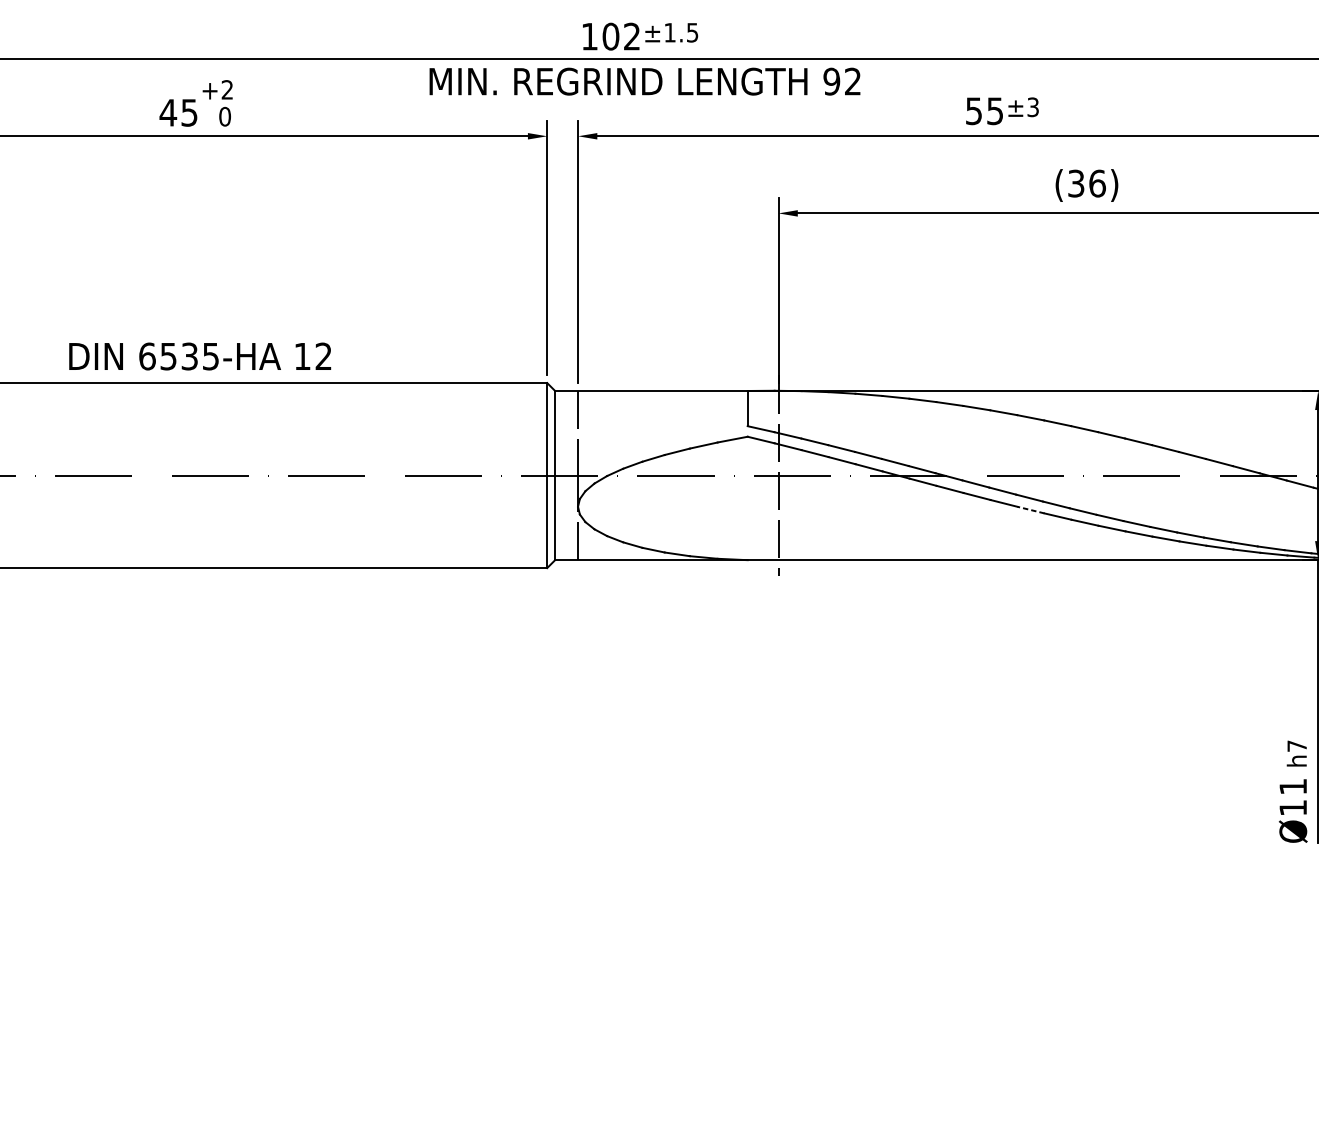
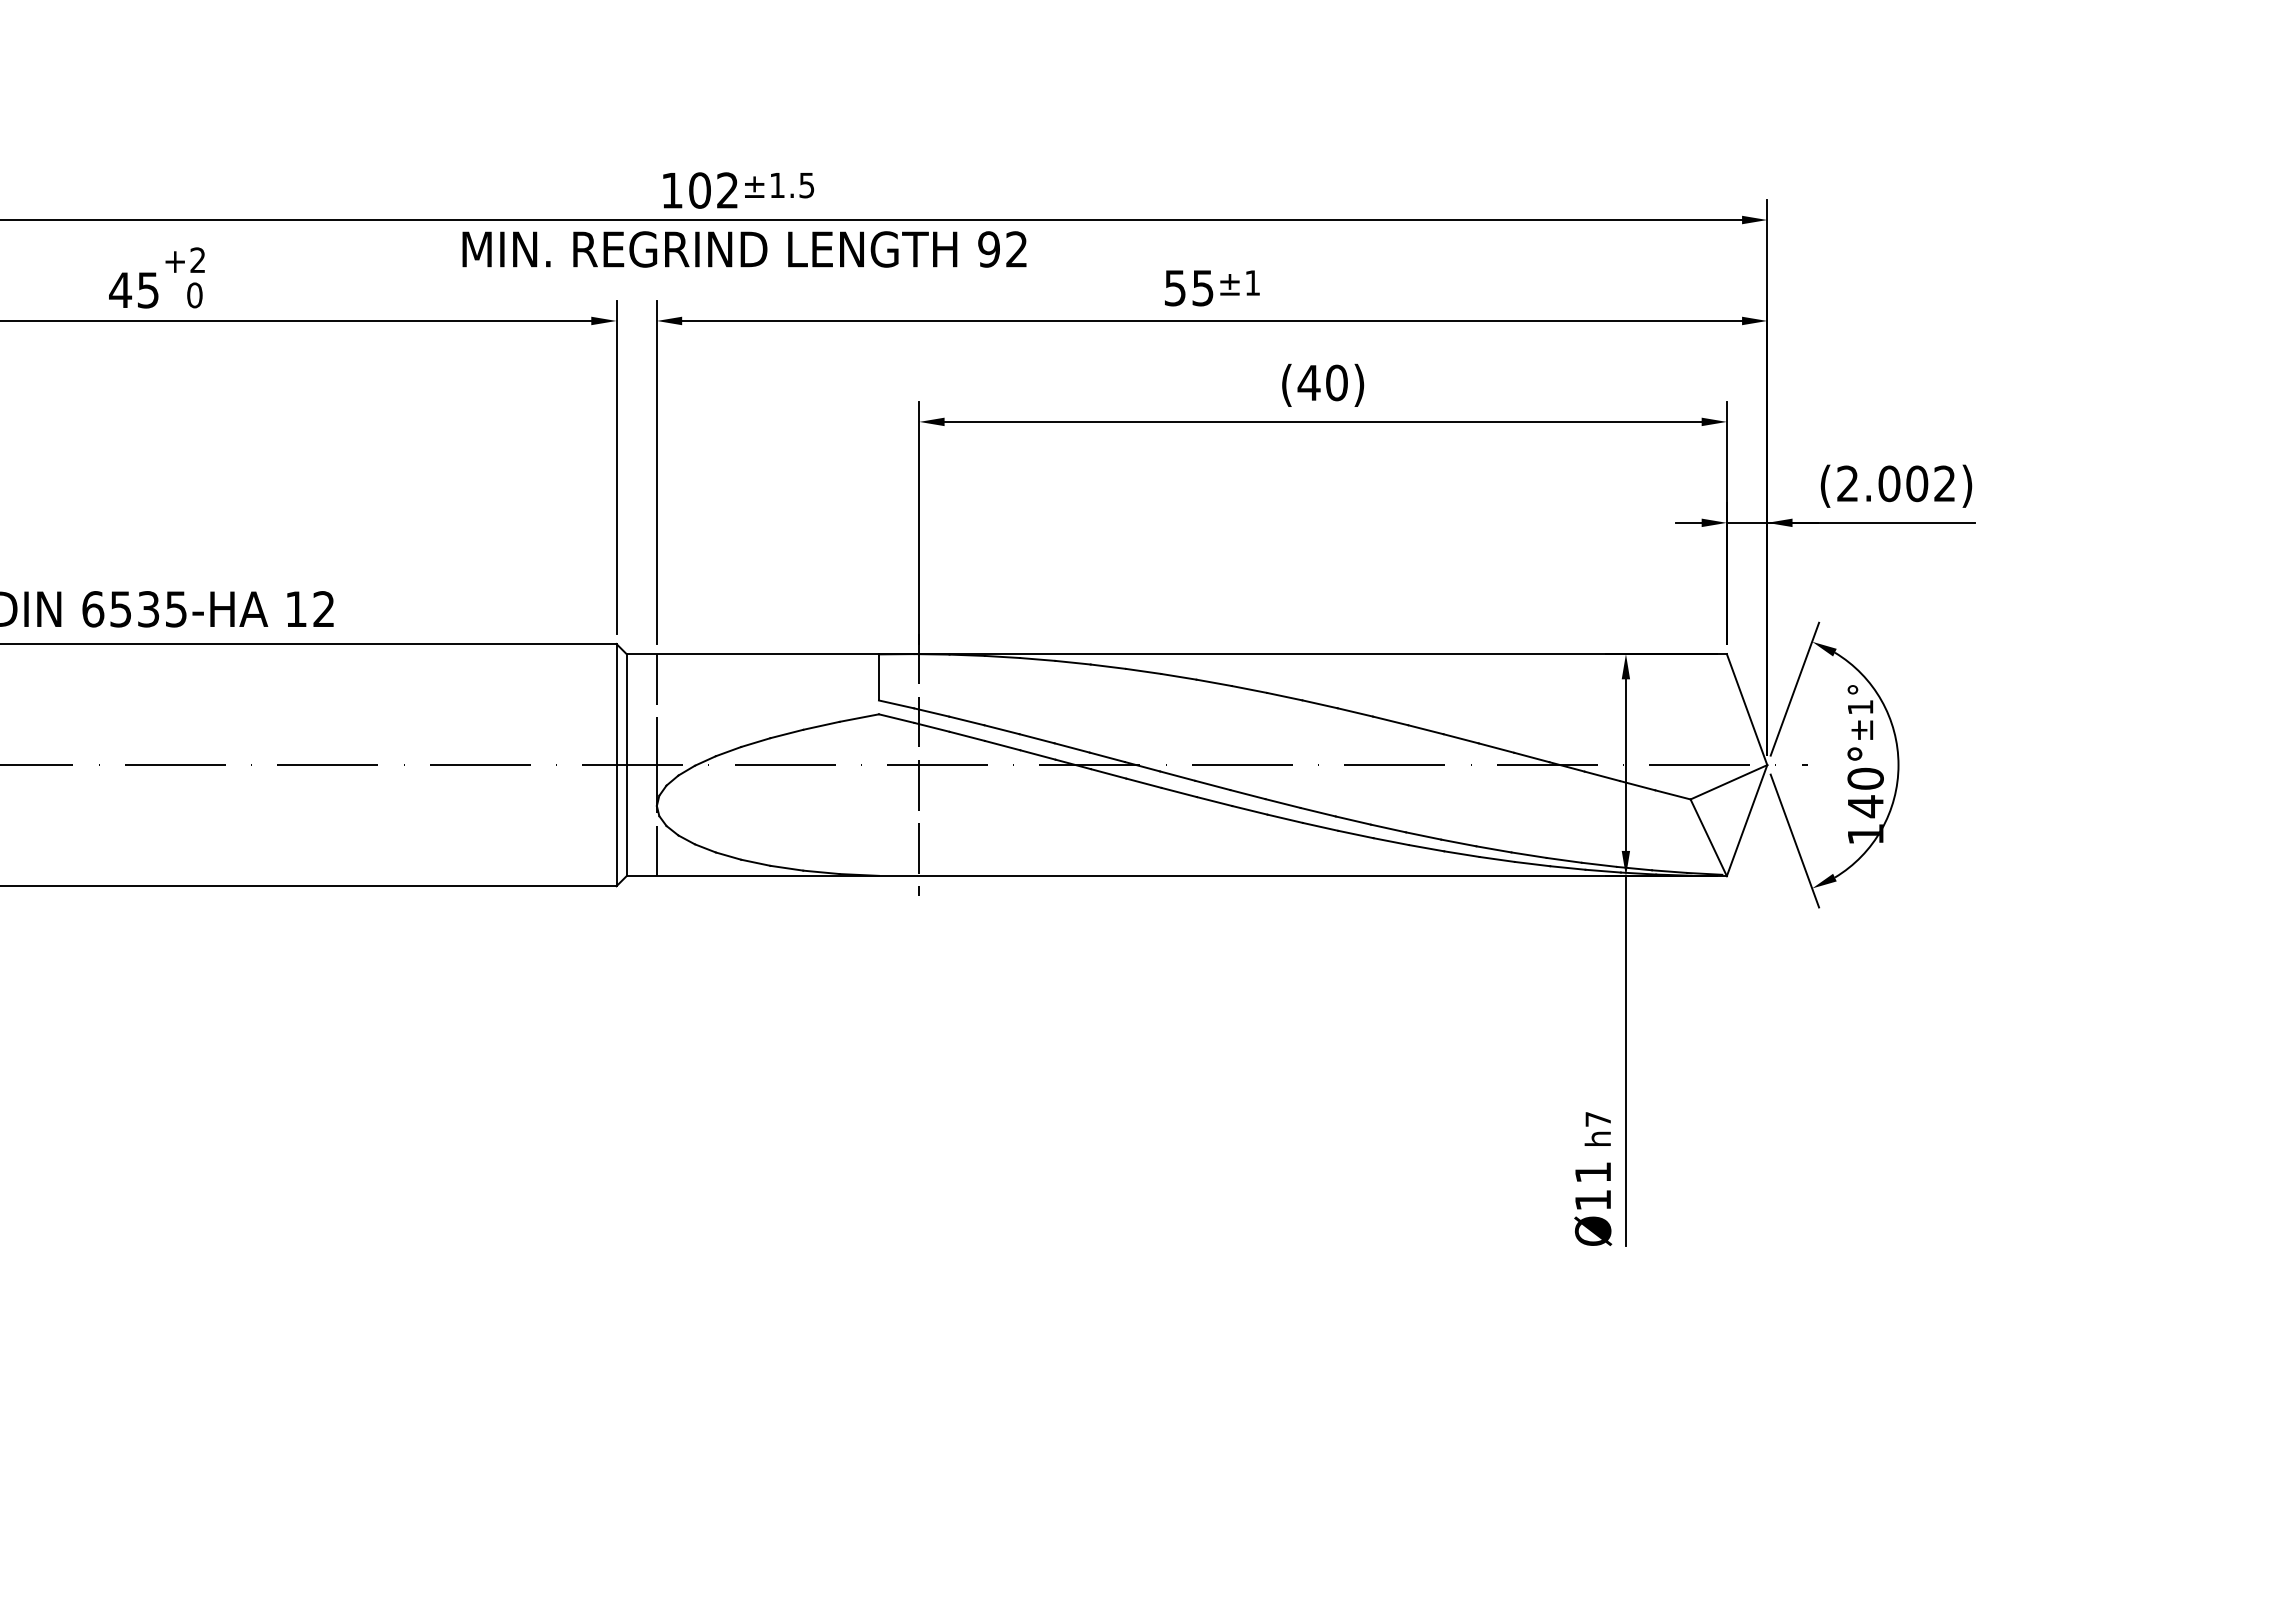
text: (1033, 106) -> (1252, 282), ±3 -> ±1
text: (1086, 183) -> (1322, 382), (36) -> (40)
line: (1030, 510) -> (1249, 810), dashed -> solid

